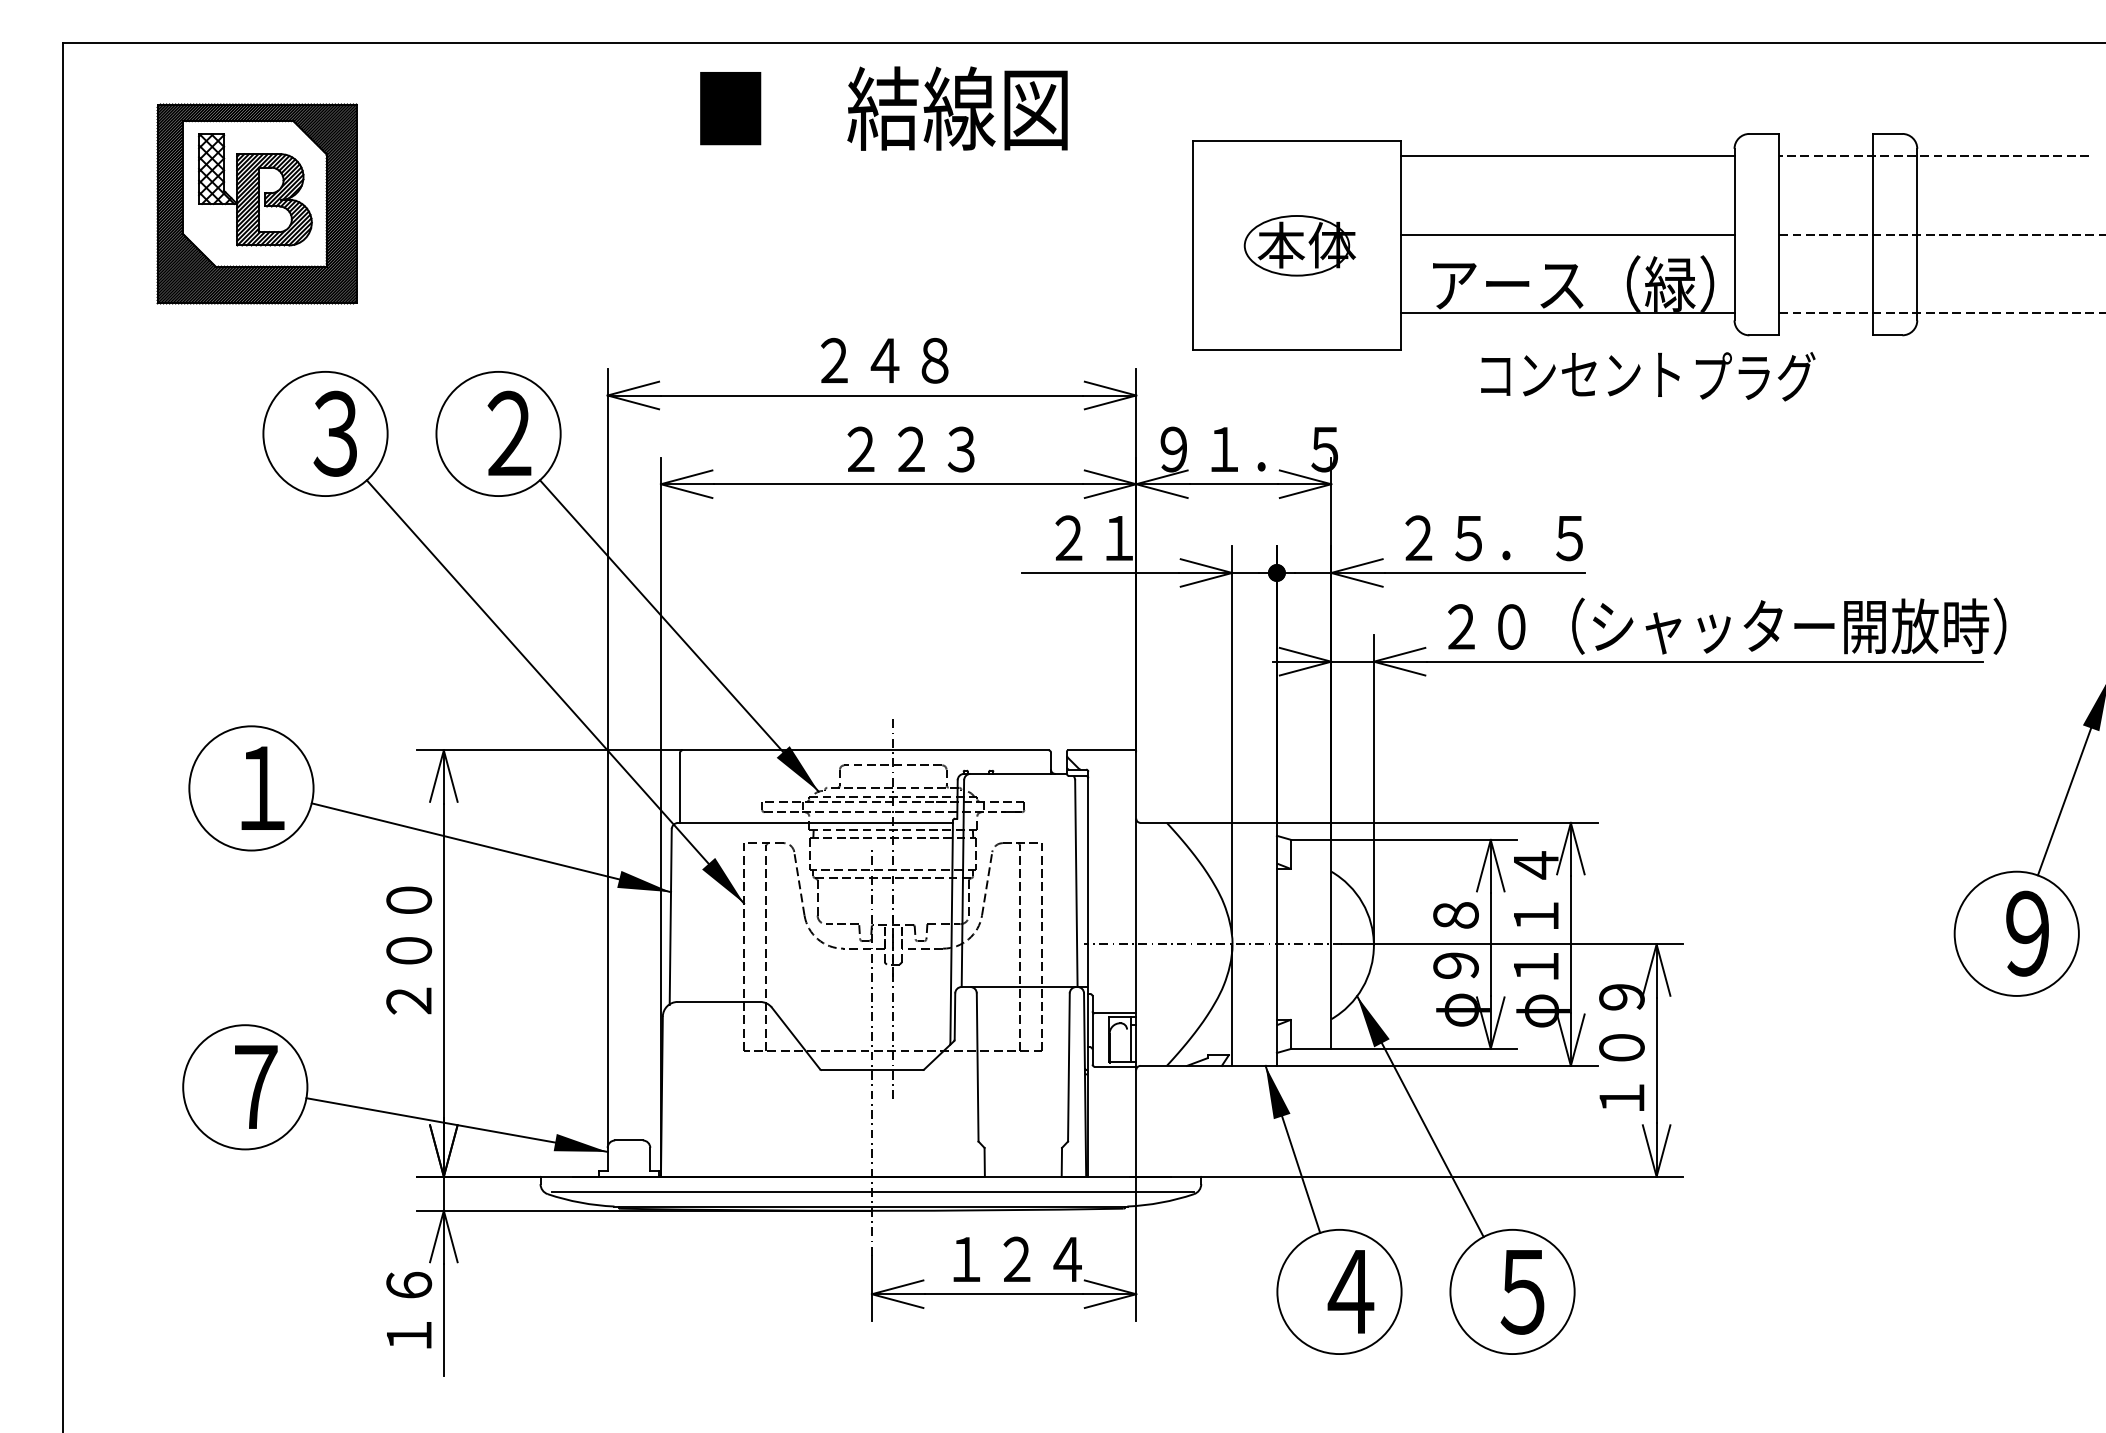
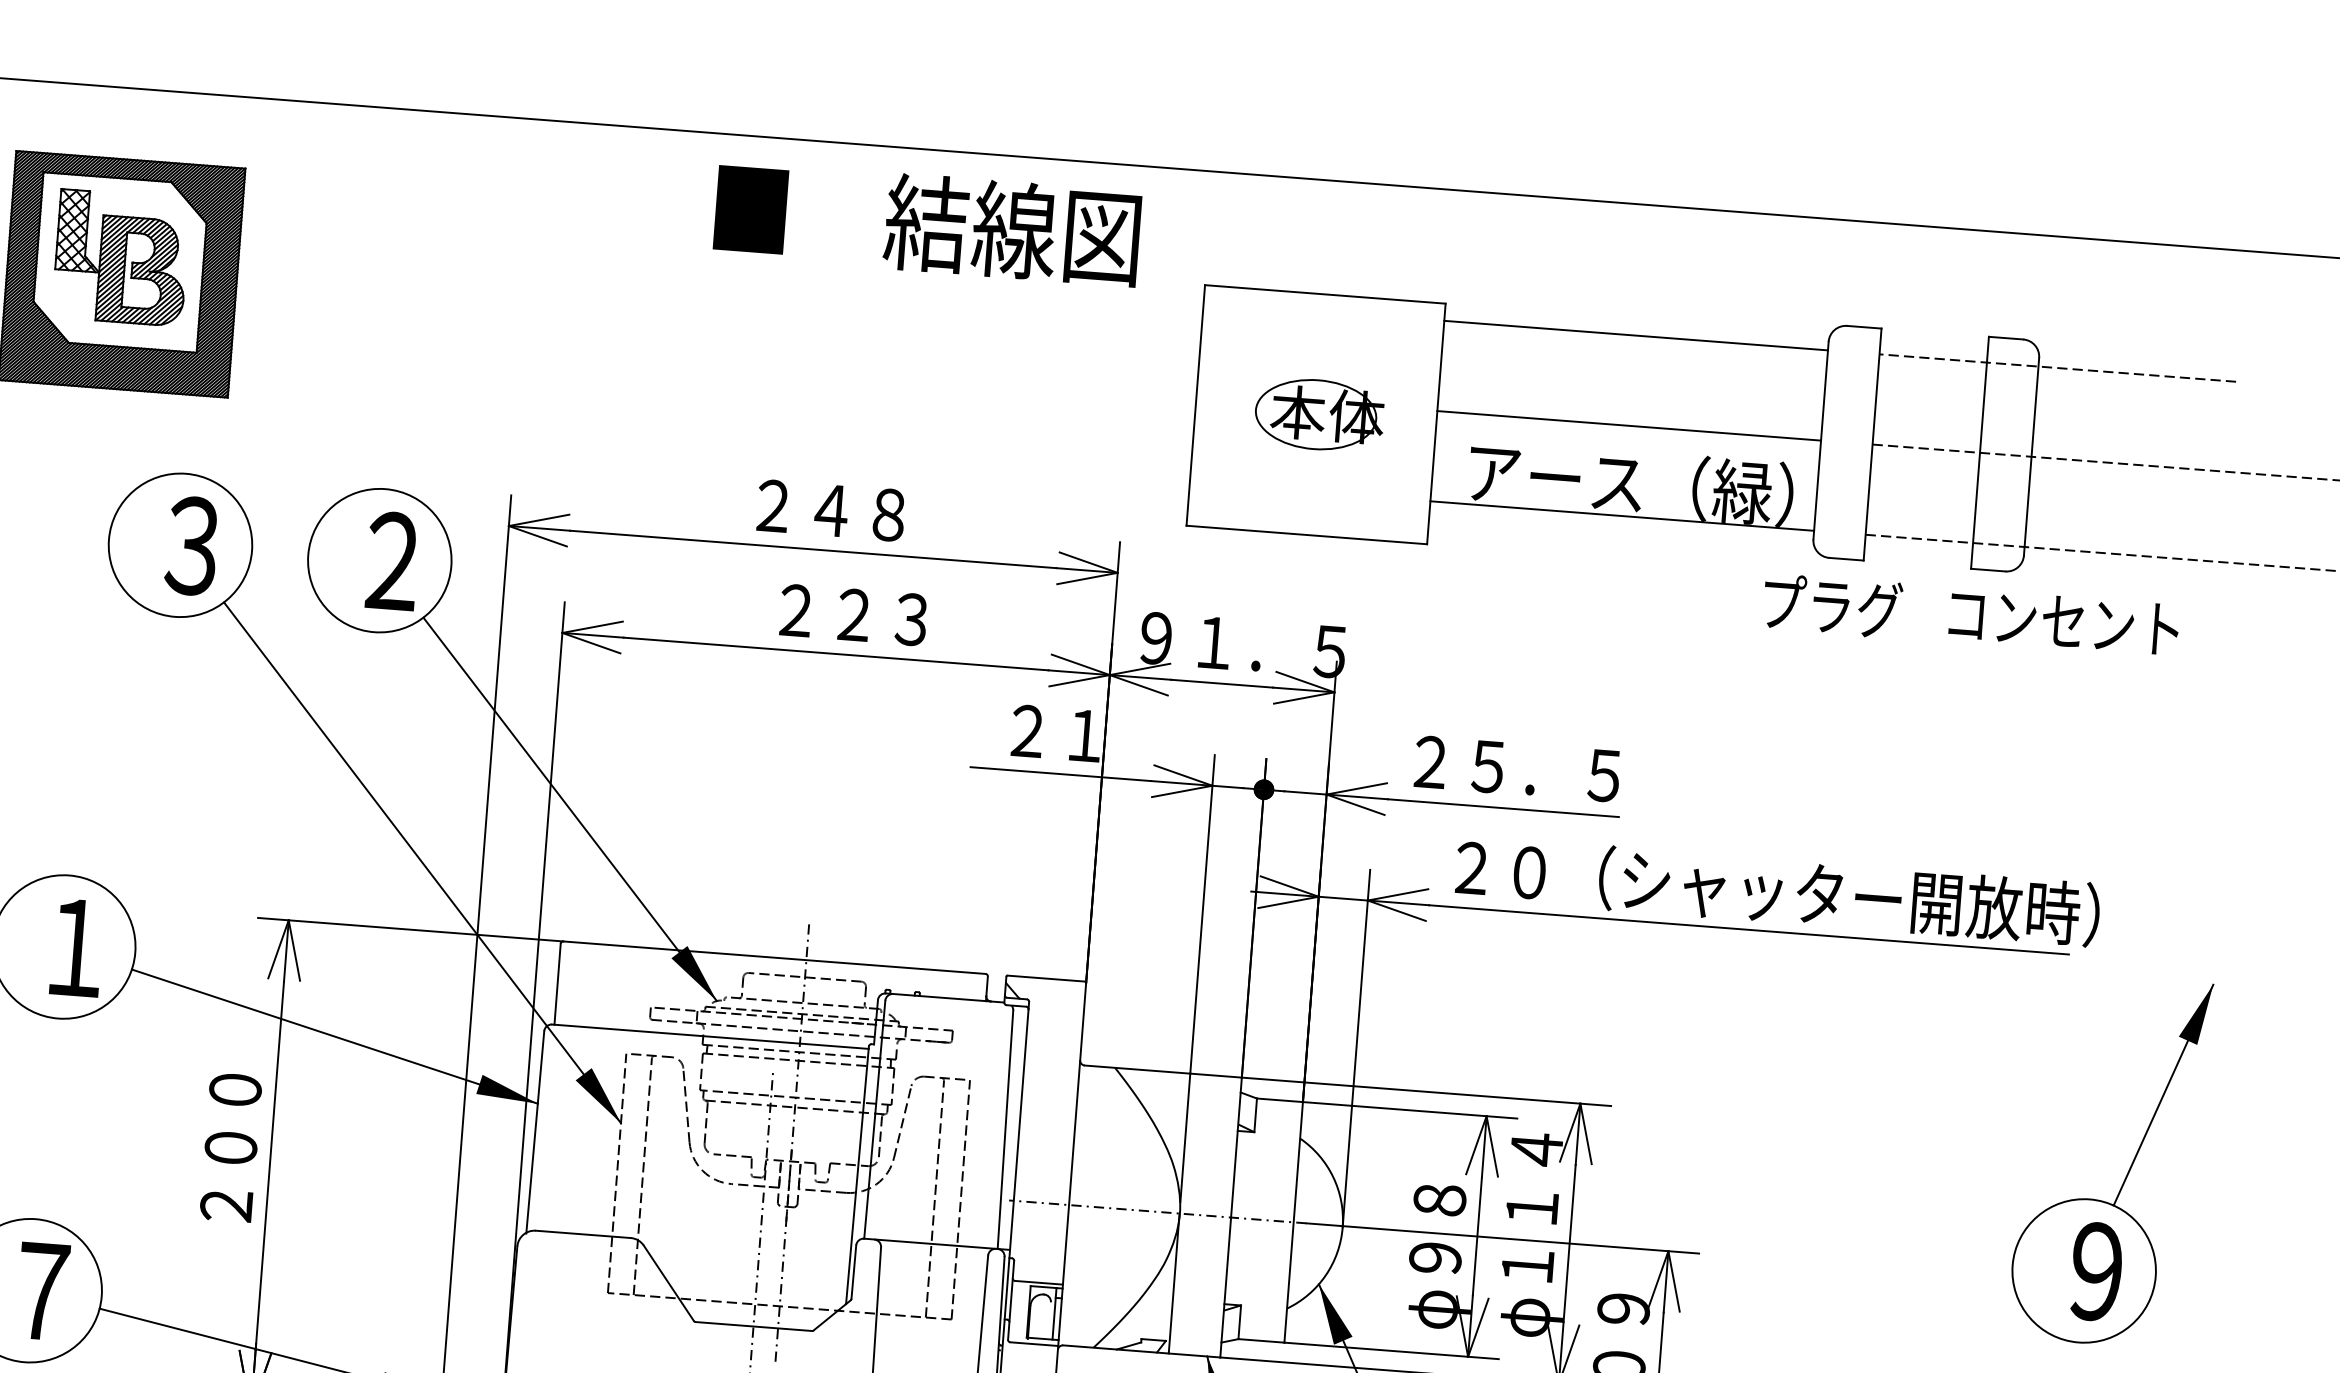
text: (883, 108) -> (927, 223), moved
text: (1580, 374) -> (2064, 621), moved

